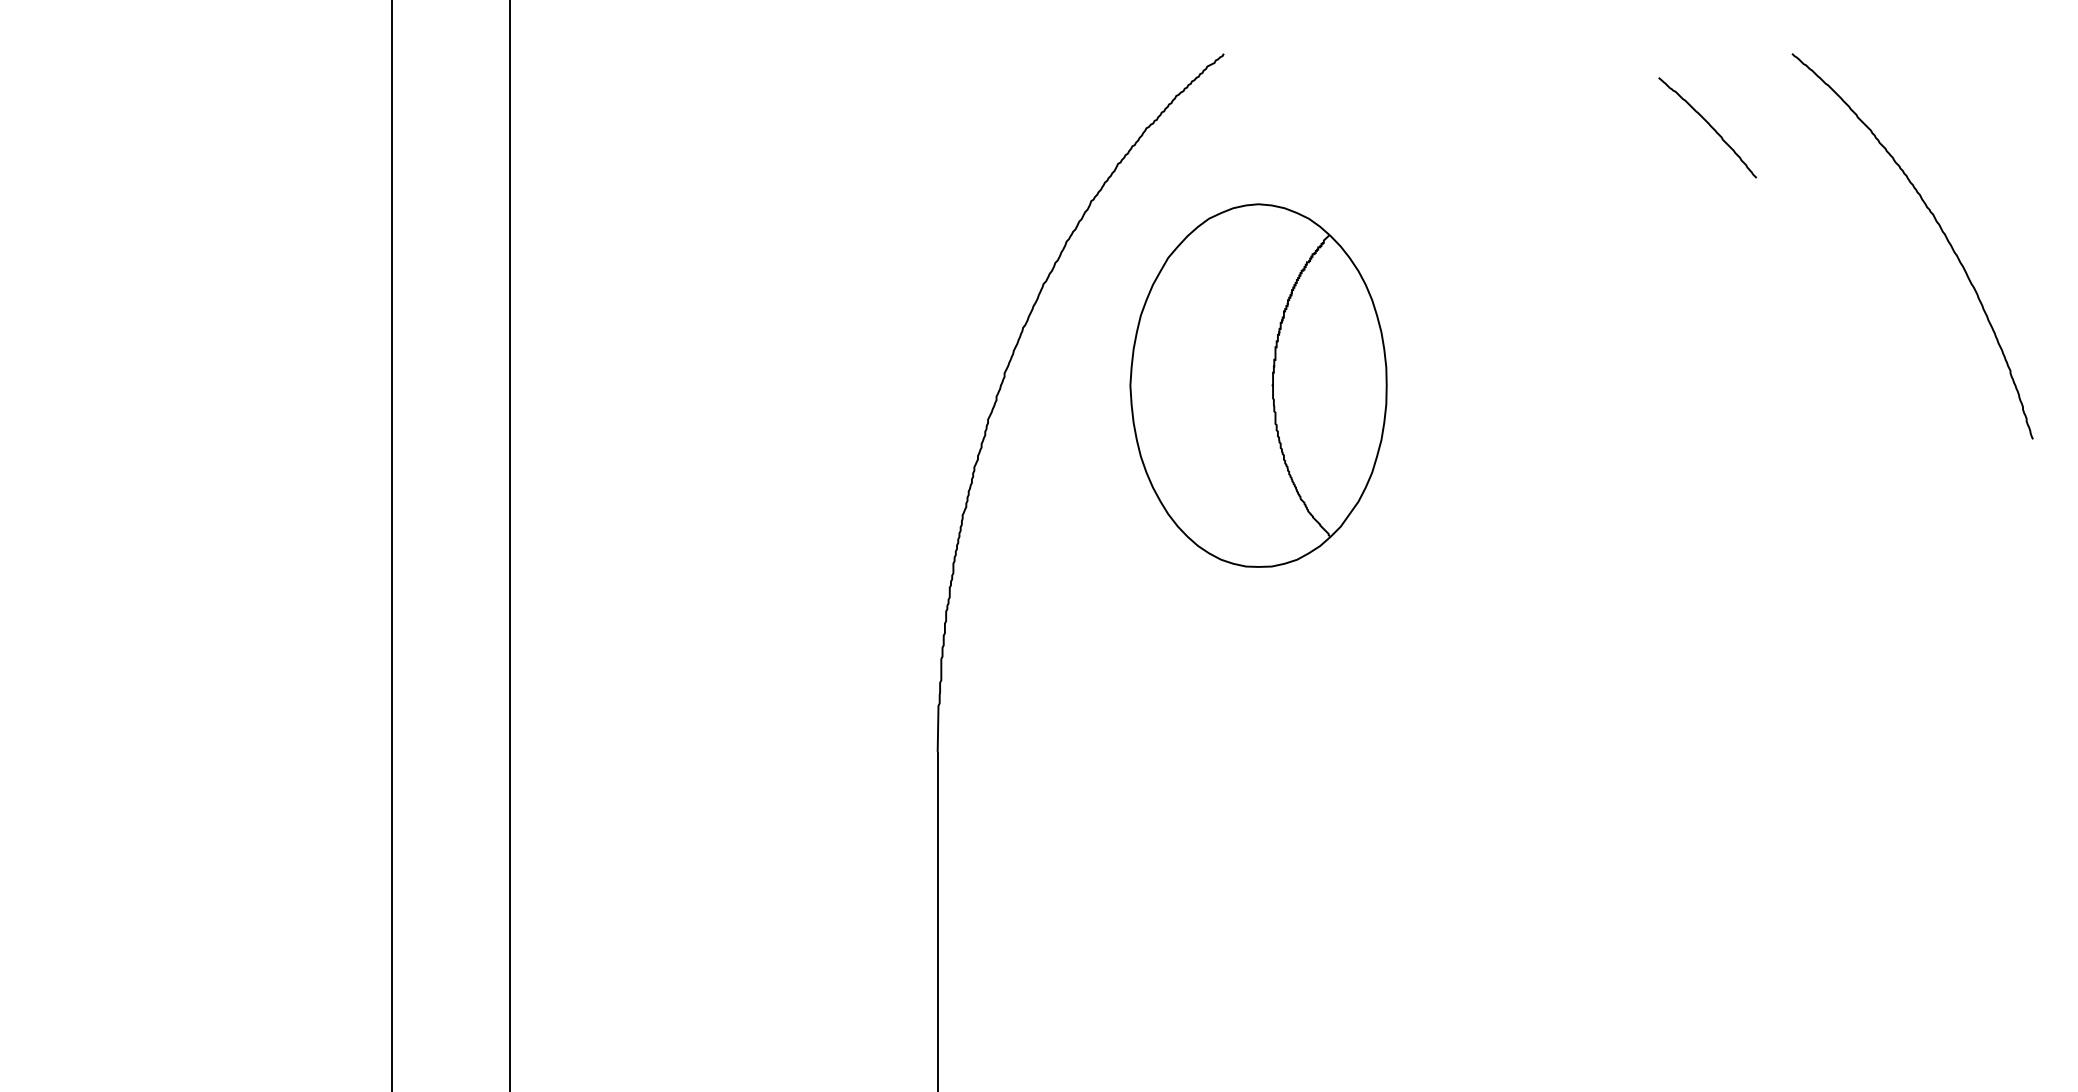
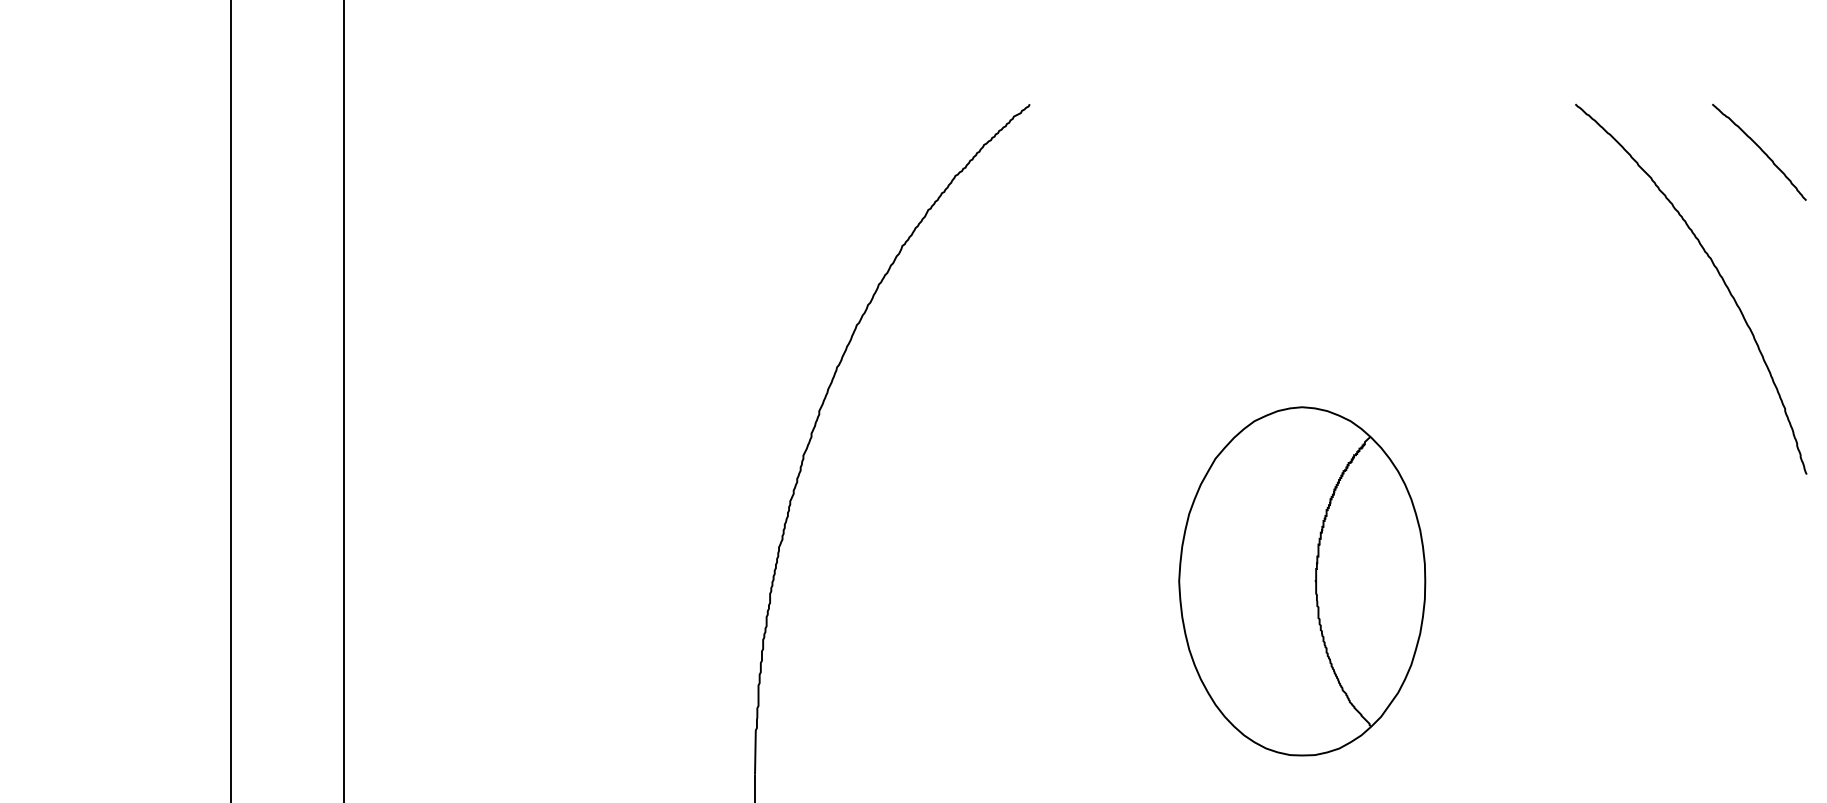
curve: (1709, 126) -> (1761, 151), moved
part: (1258, 385) -> (1302, 581), moved

